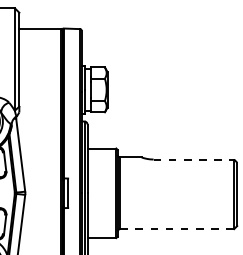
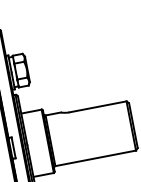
line: (194, 159) -> (98, 106), dashed -> solid
line: (177, 229) -> (95, 158), dashed -> solid

